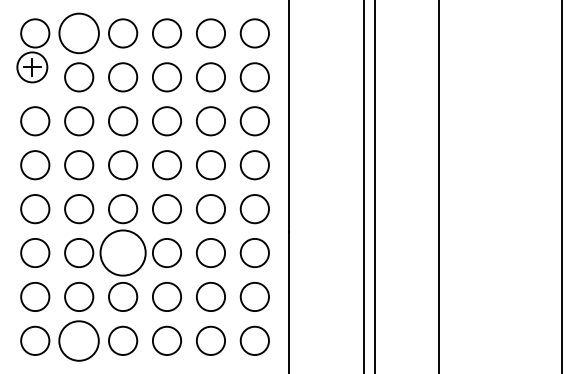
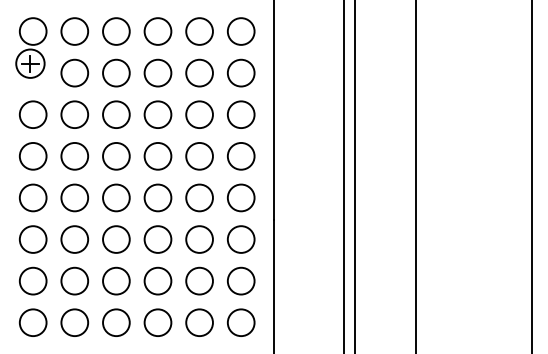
circle: (79, 33) -> (75, 31), size x0.71
circle: (123, 252) -> (116, 239), size x0.62
circle: (79, 340) -> (75, 322), size x0.71

